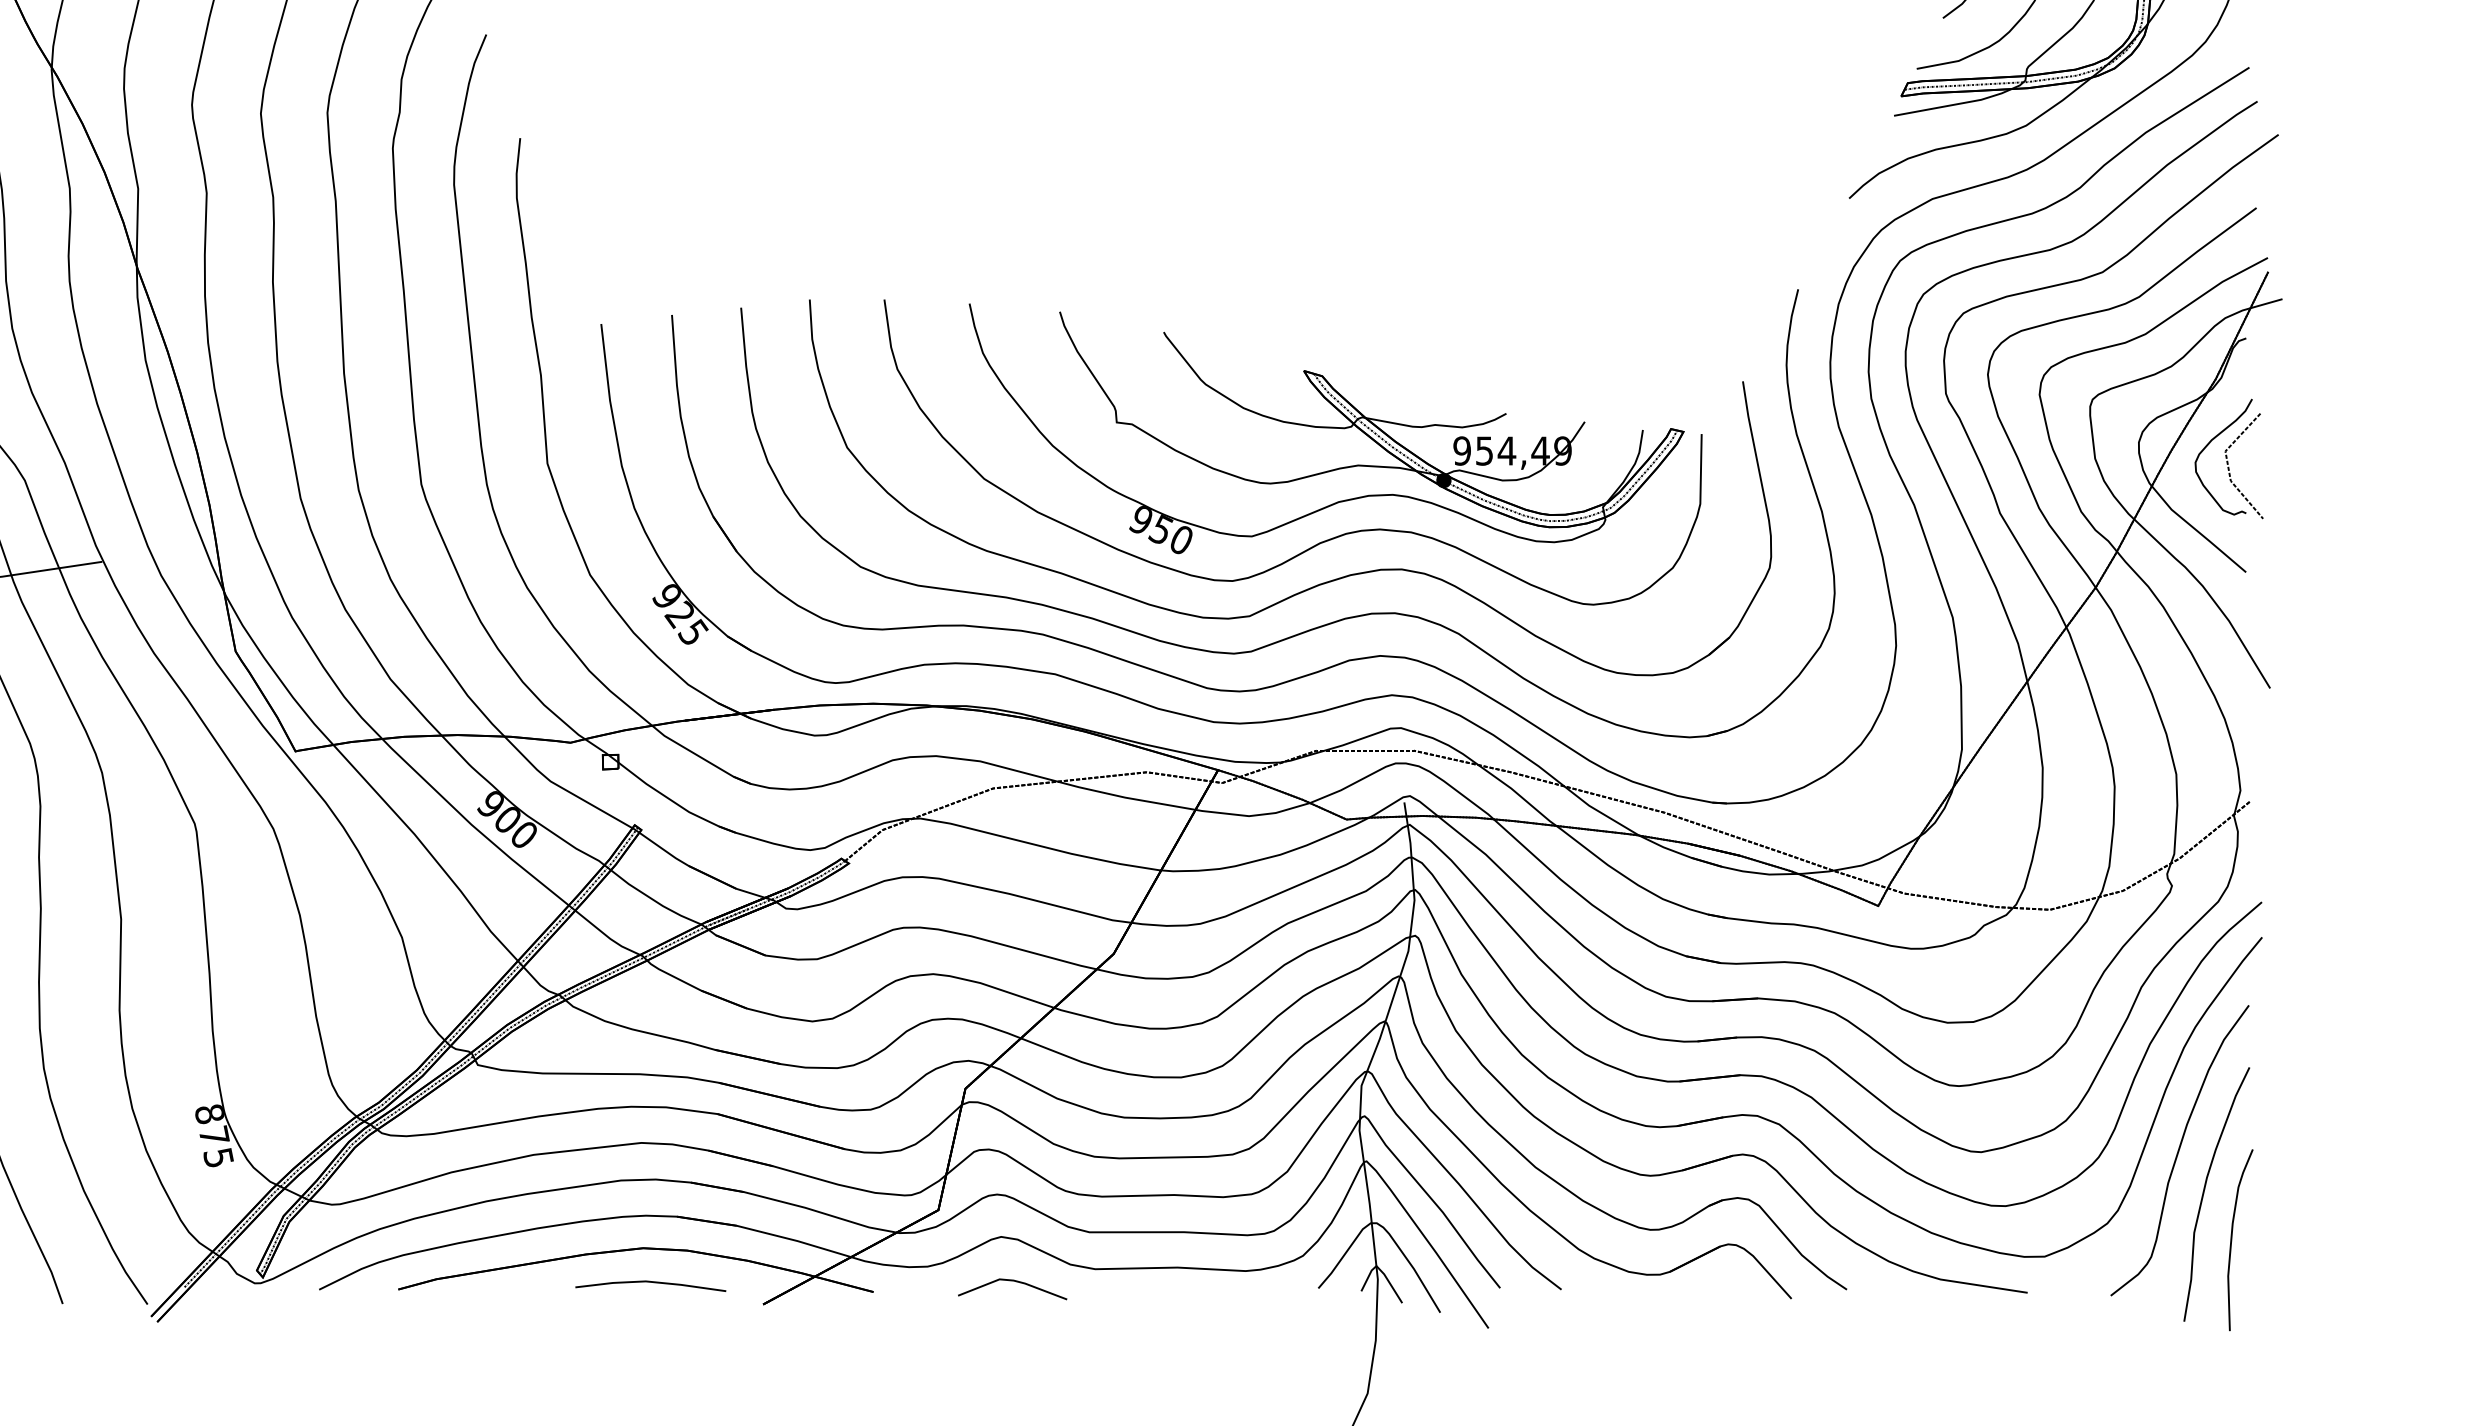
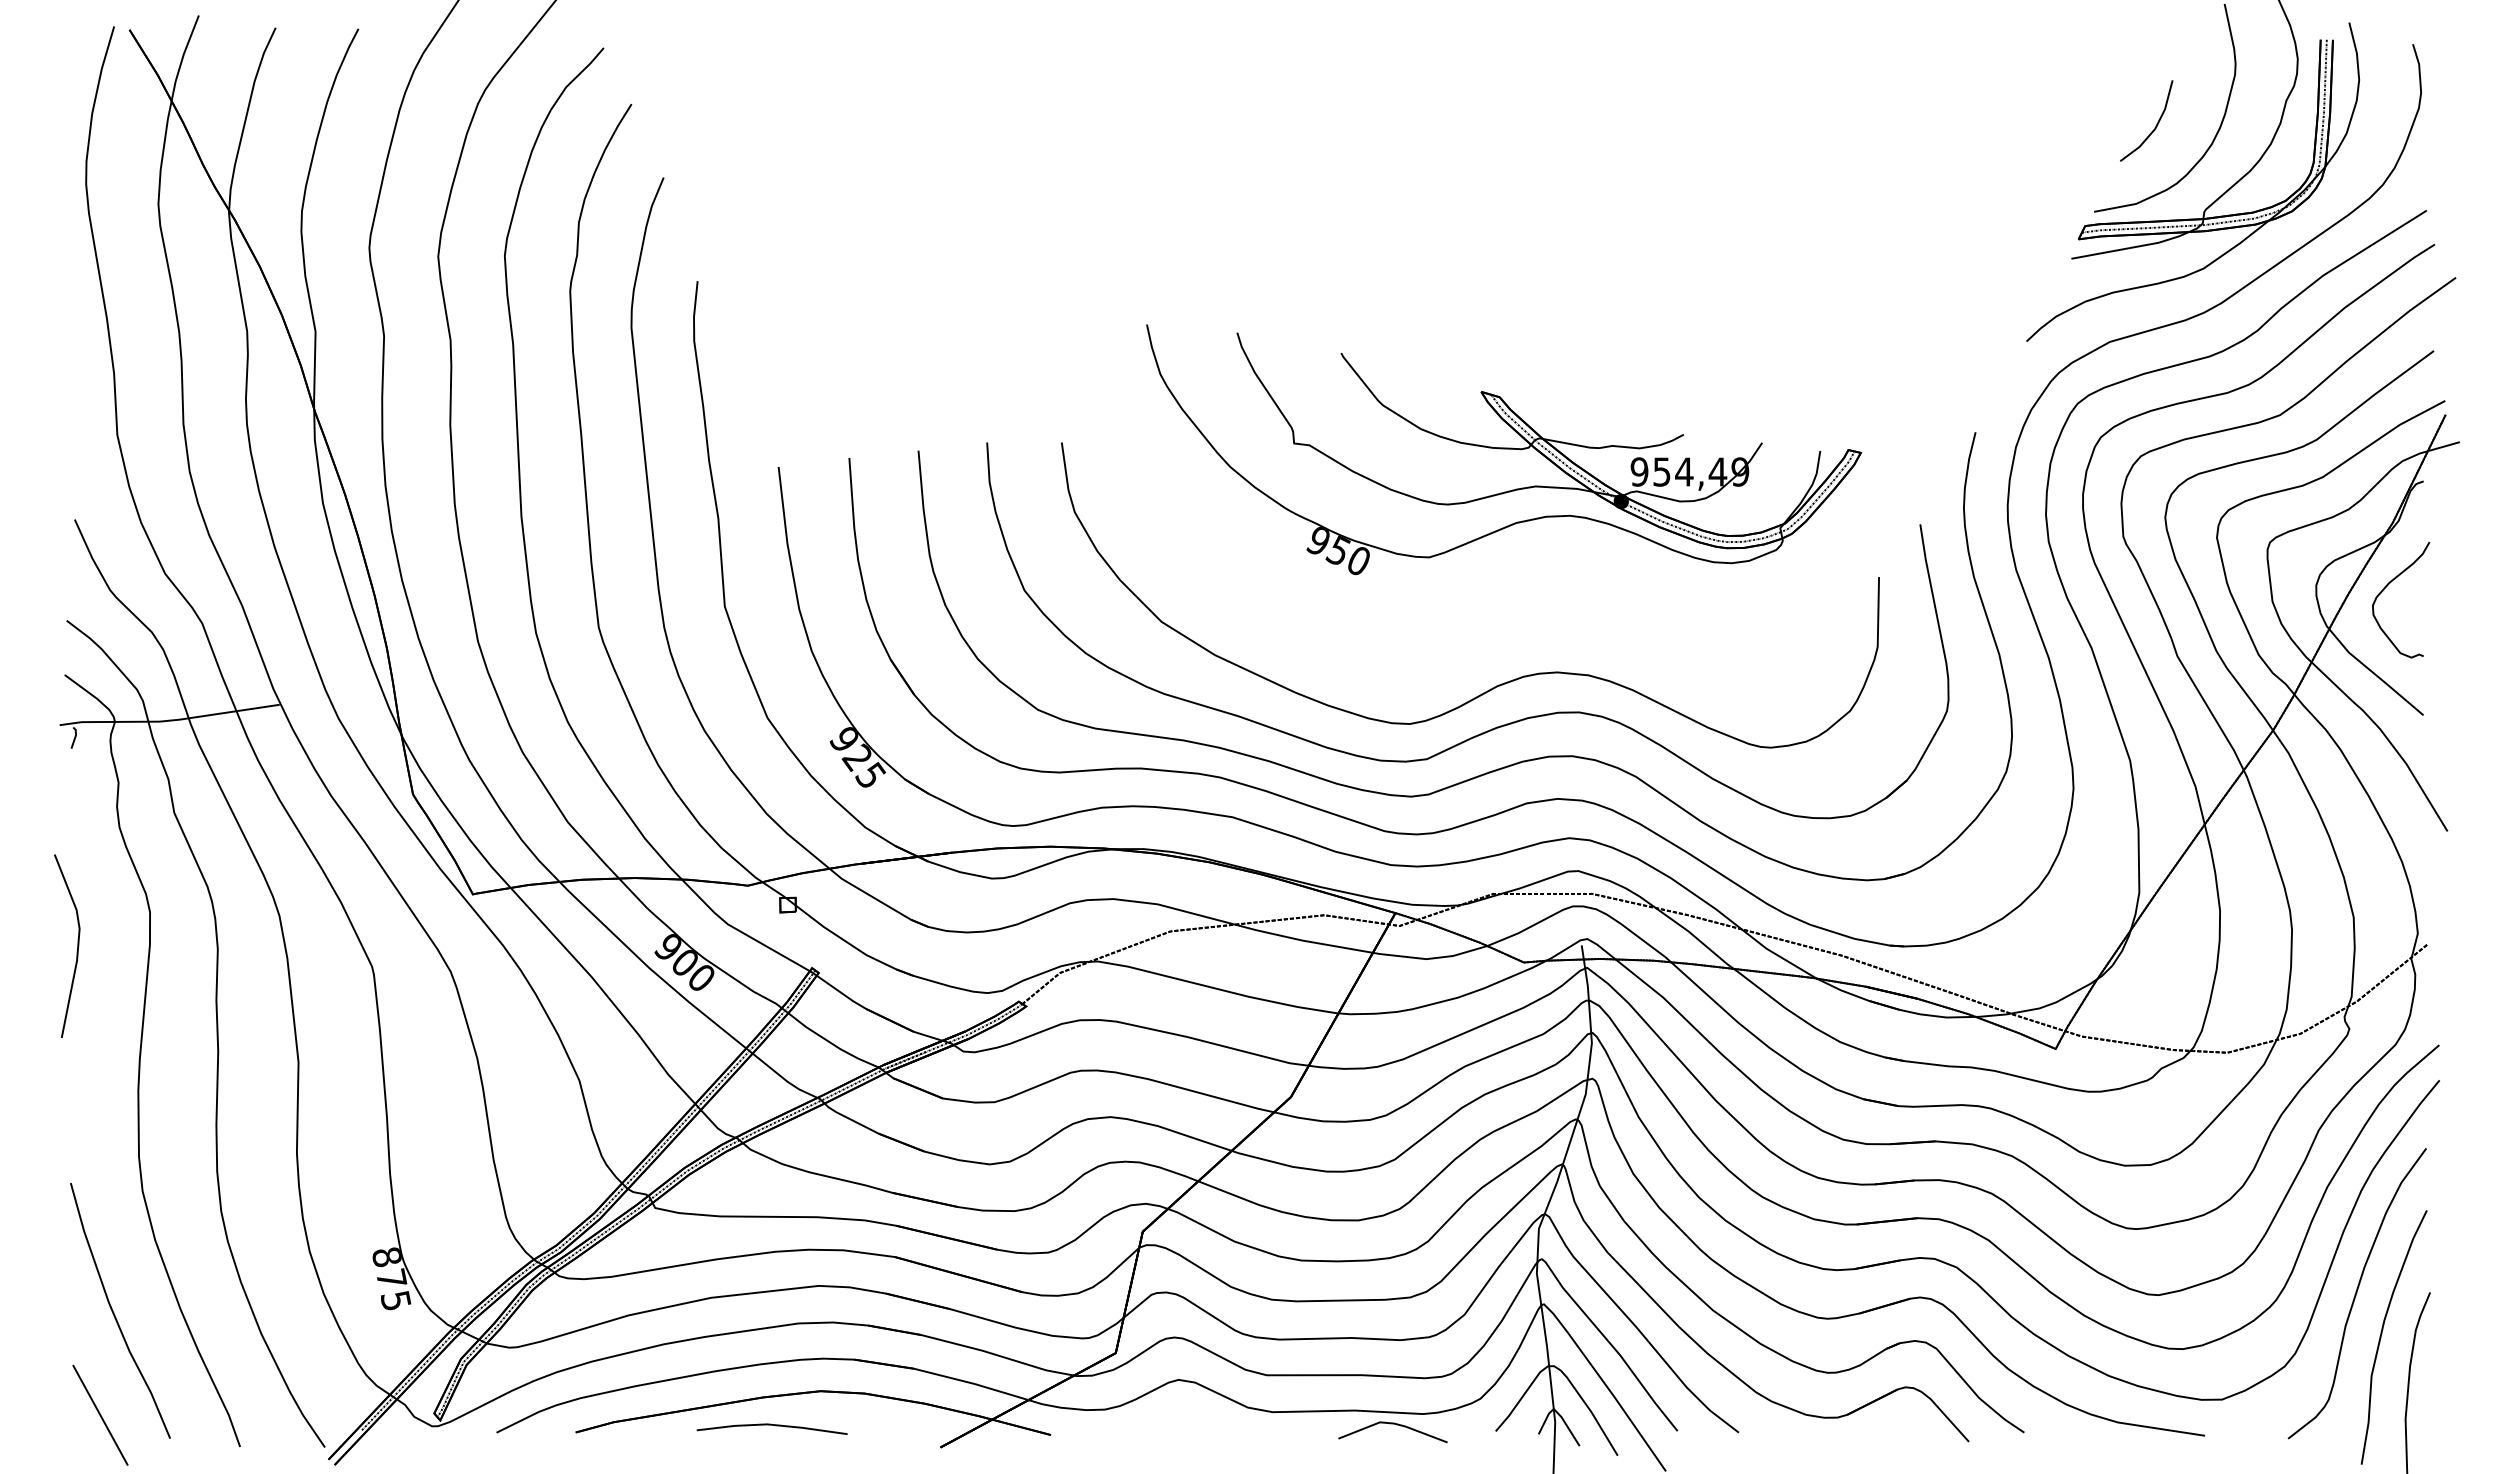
part: (1327, 428) -> (1504, 449), moved
line: (2230, 470) -> (2407, 613), removed
line: (1012, 1281) -> (1392, 1424), moved
line: (650, 1282) -> (771, 1425), moved

